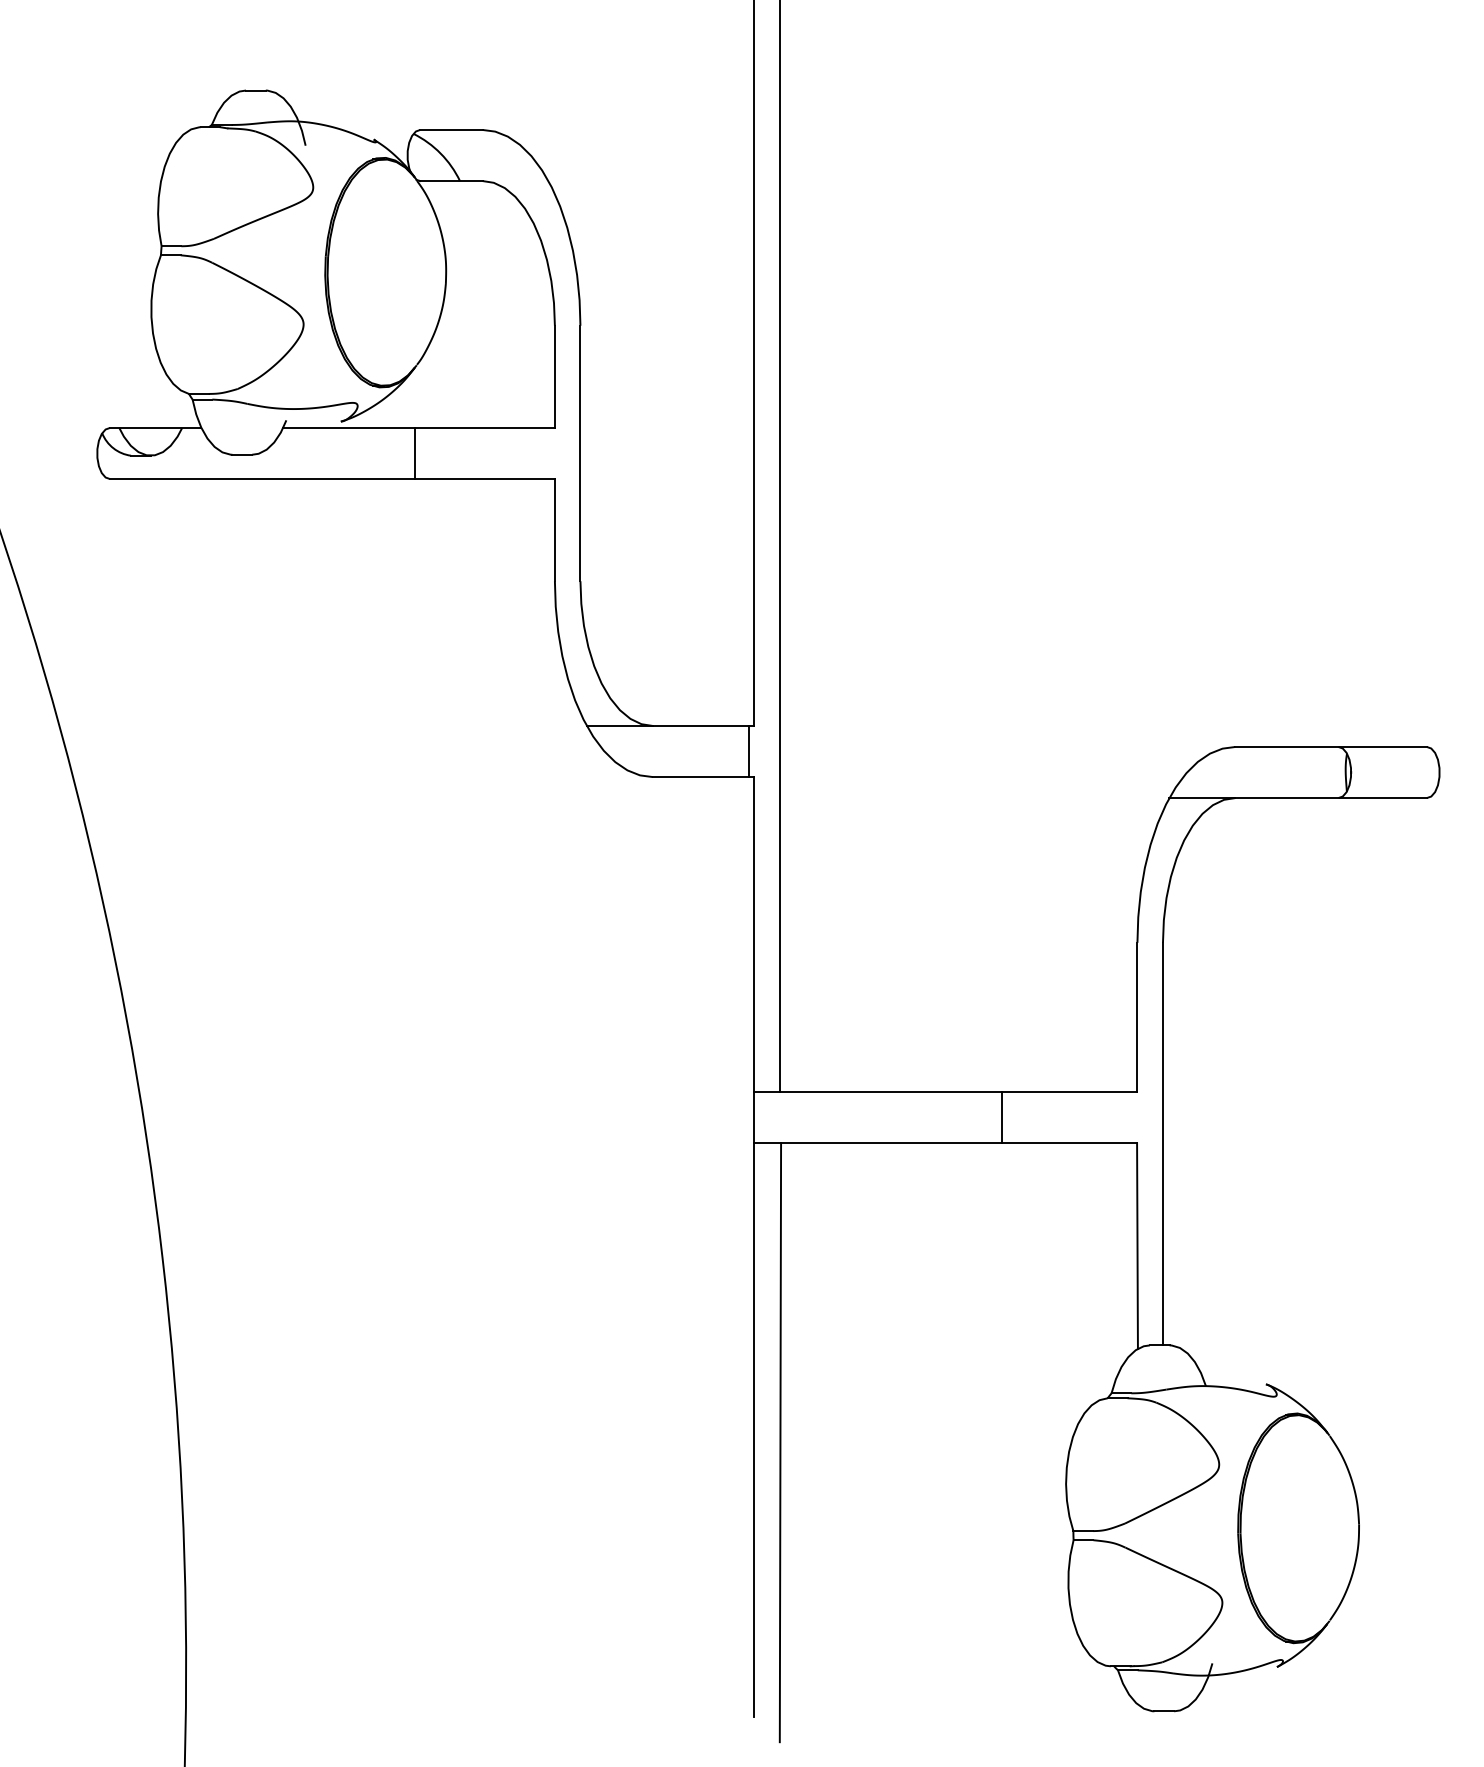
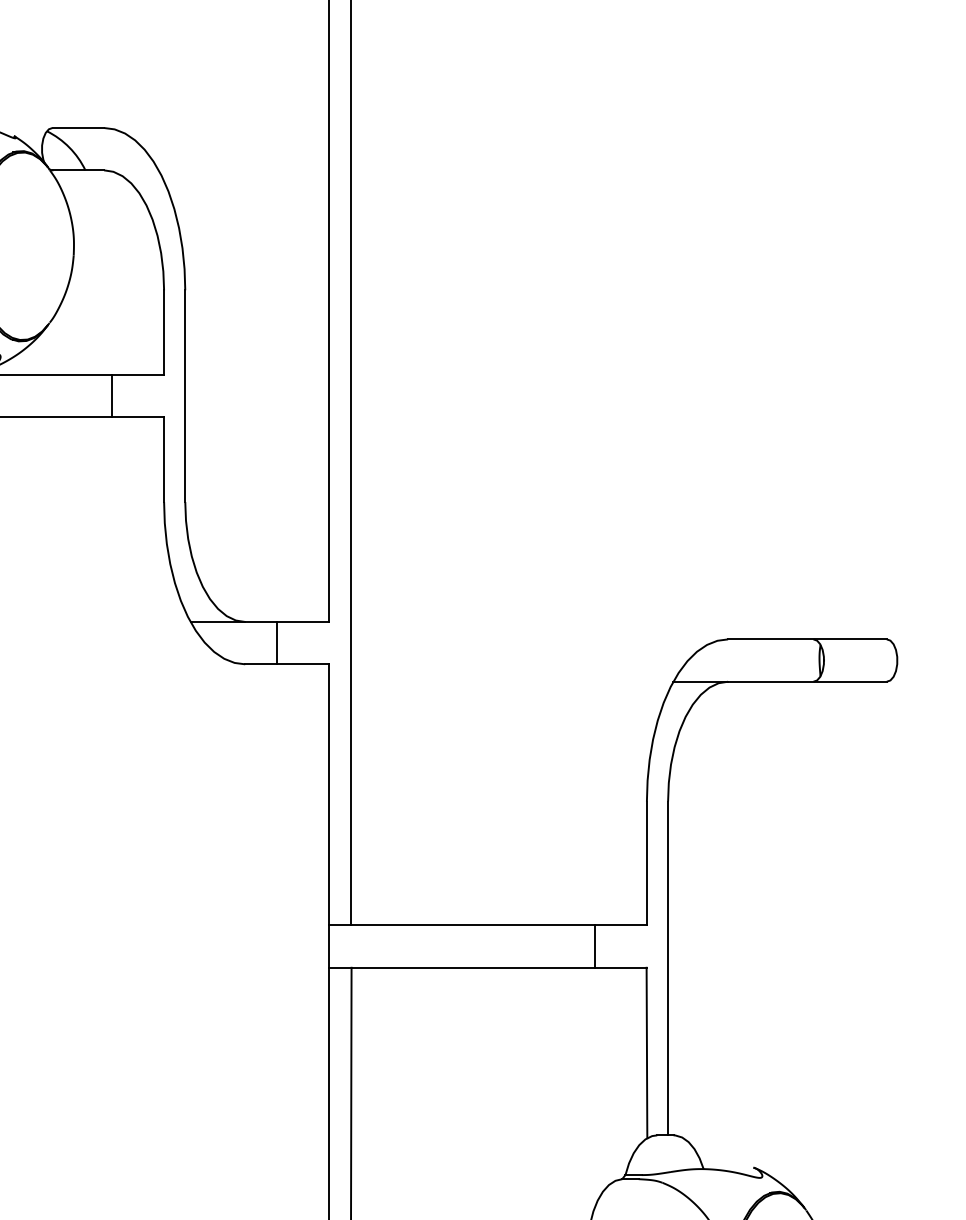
line: (414, 453) -> (111, 396), moved
line: (749, 751) -> (277, 643), moved
line: (1002, 1117) -> (594, 946), moved

